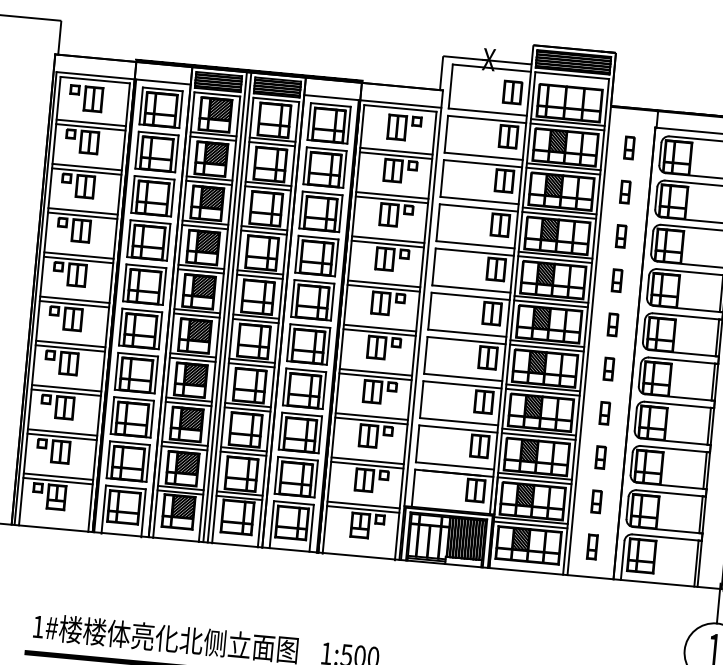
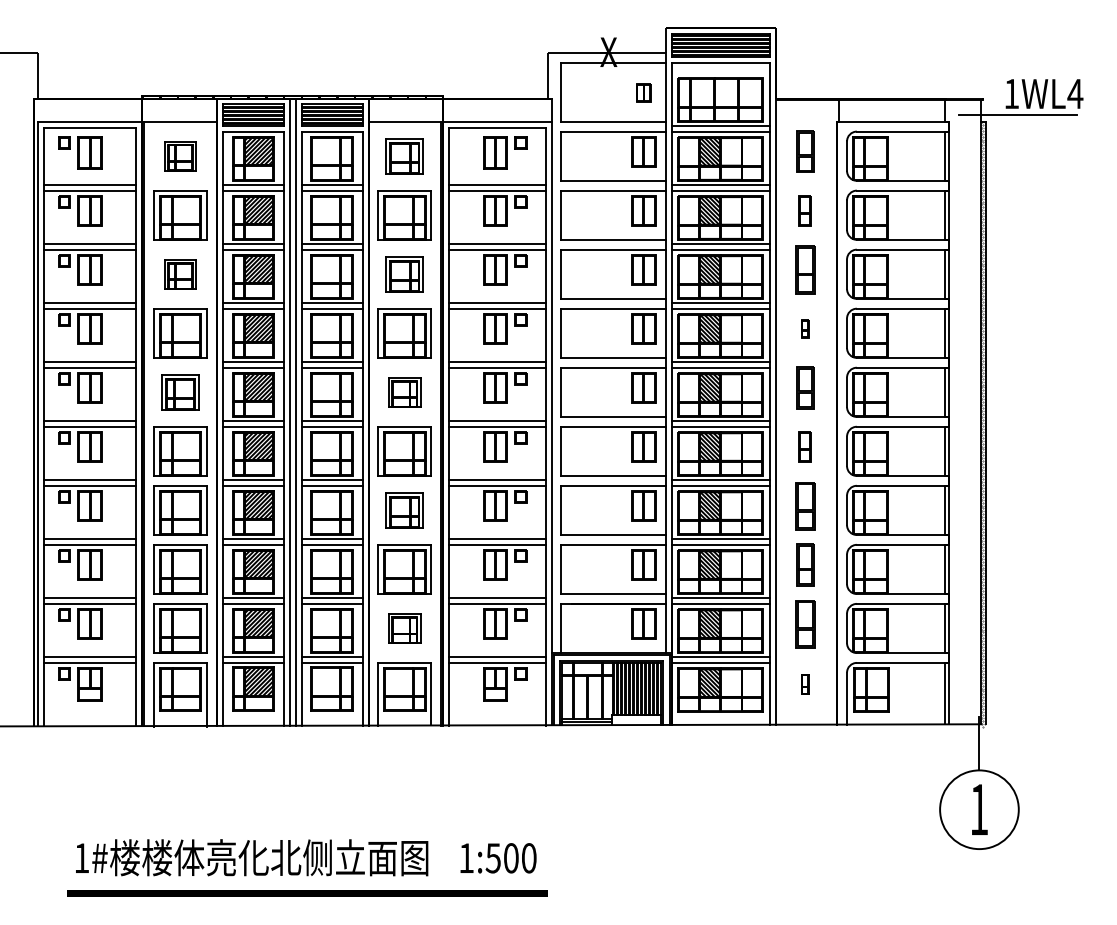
part: (512, 92) -> (643, 92), size x0.6
part: (161, 108) -> (180, 156), size x0.6
part: (328, 123) -> (404, 156), size x0.7
part: (628, 147) -> (804, 151), size x1.4
part: (152, 196) -> (180, 274), size x0.6
part: (320, 212) -> (404, 274), size x0.7
part: (620, 236) -> (804, 269), size x1.6
part: (616, 280) -> (804, 328), size x0.6
part: (144, 284) -> (180, 392), size x0.7
part: (312, 300) -> (404, 392), size x0.6
part: (612, 324) -> (804, 387), size x1.4
part: (304, 388) -> (404, 510), size x0.7
part: (604, 412) -> (804, 505), size x1.6
part: (600, 457) -> (804, 564), size x1.4
part: (296, 477) -> (404, 628), size x0.6
part: (596, 501) -> (804, 623), size x1.6
part: (591, 546) -> (804, 684), size x0.6

